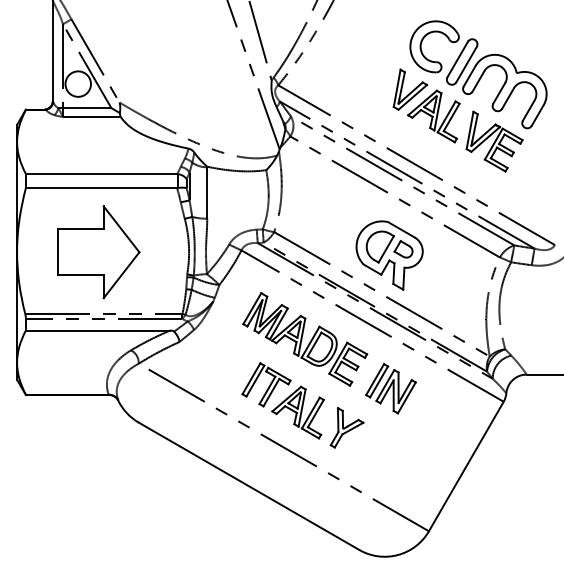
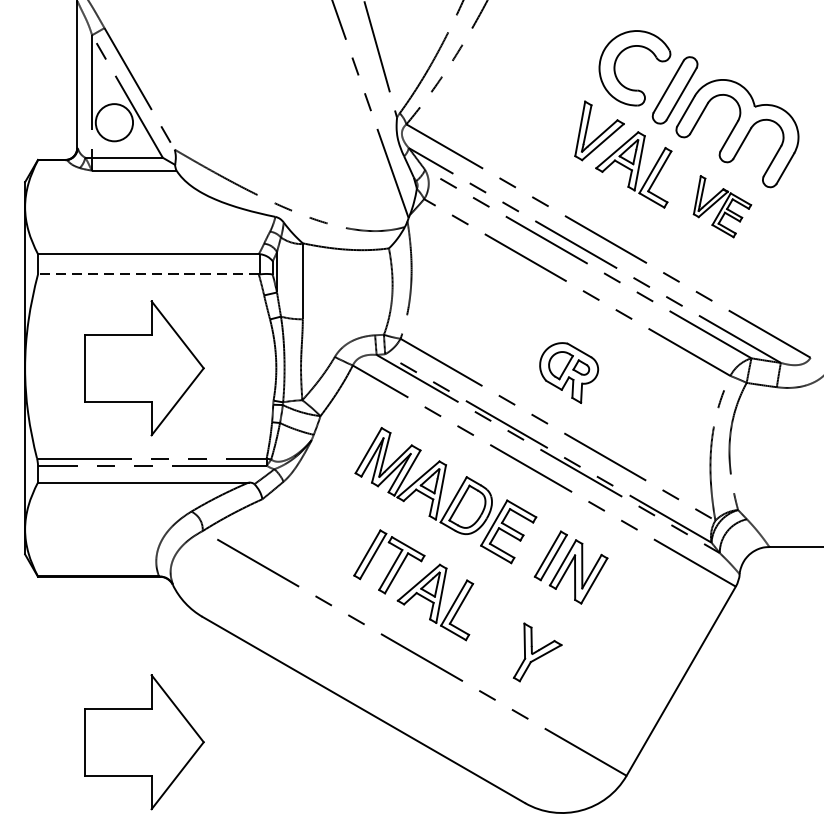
part: (494, 141) -> (722, 206), size x0.7
line: (101, 188) -> (148, 275), solid -> dashed
part: (389, 255) -> (569, 372), size x0.6
part: (346, 427) -> (536, 651), moved
part: (98, 508) -> (143, 742), added

